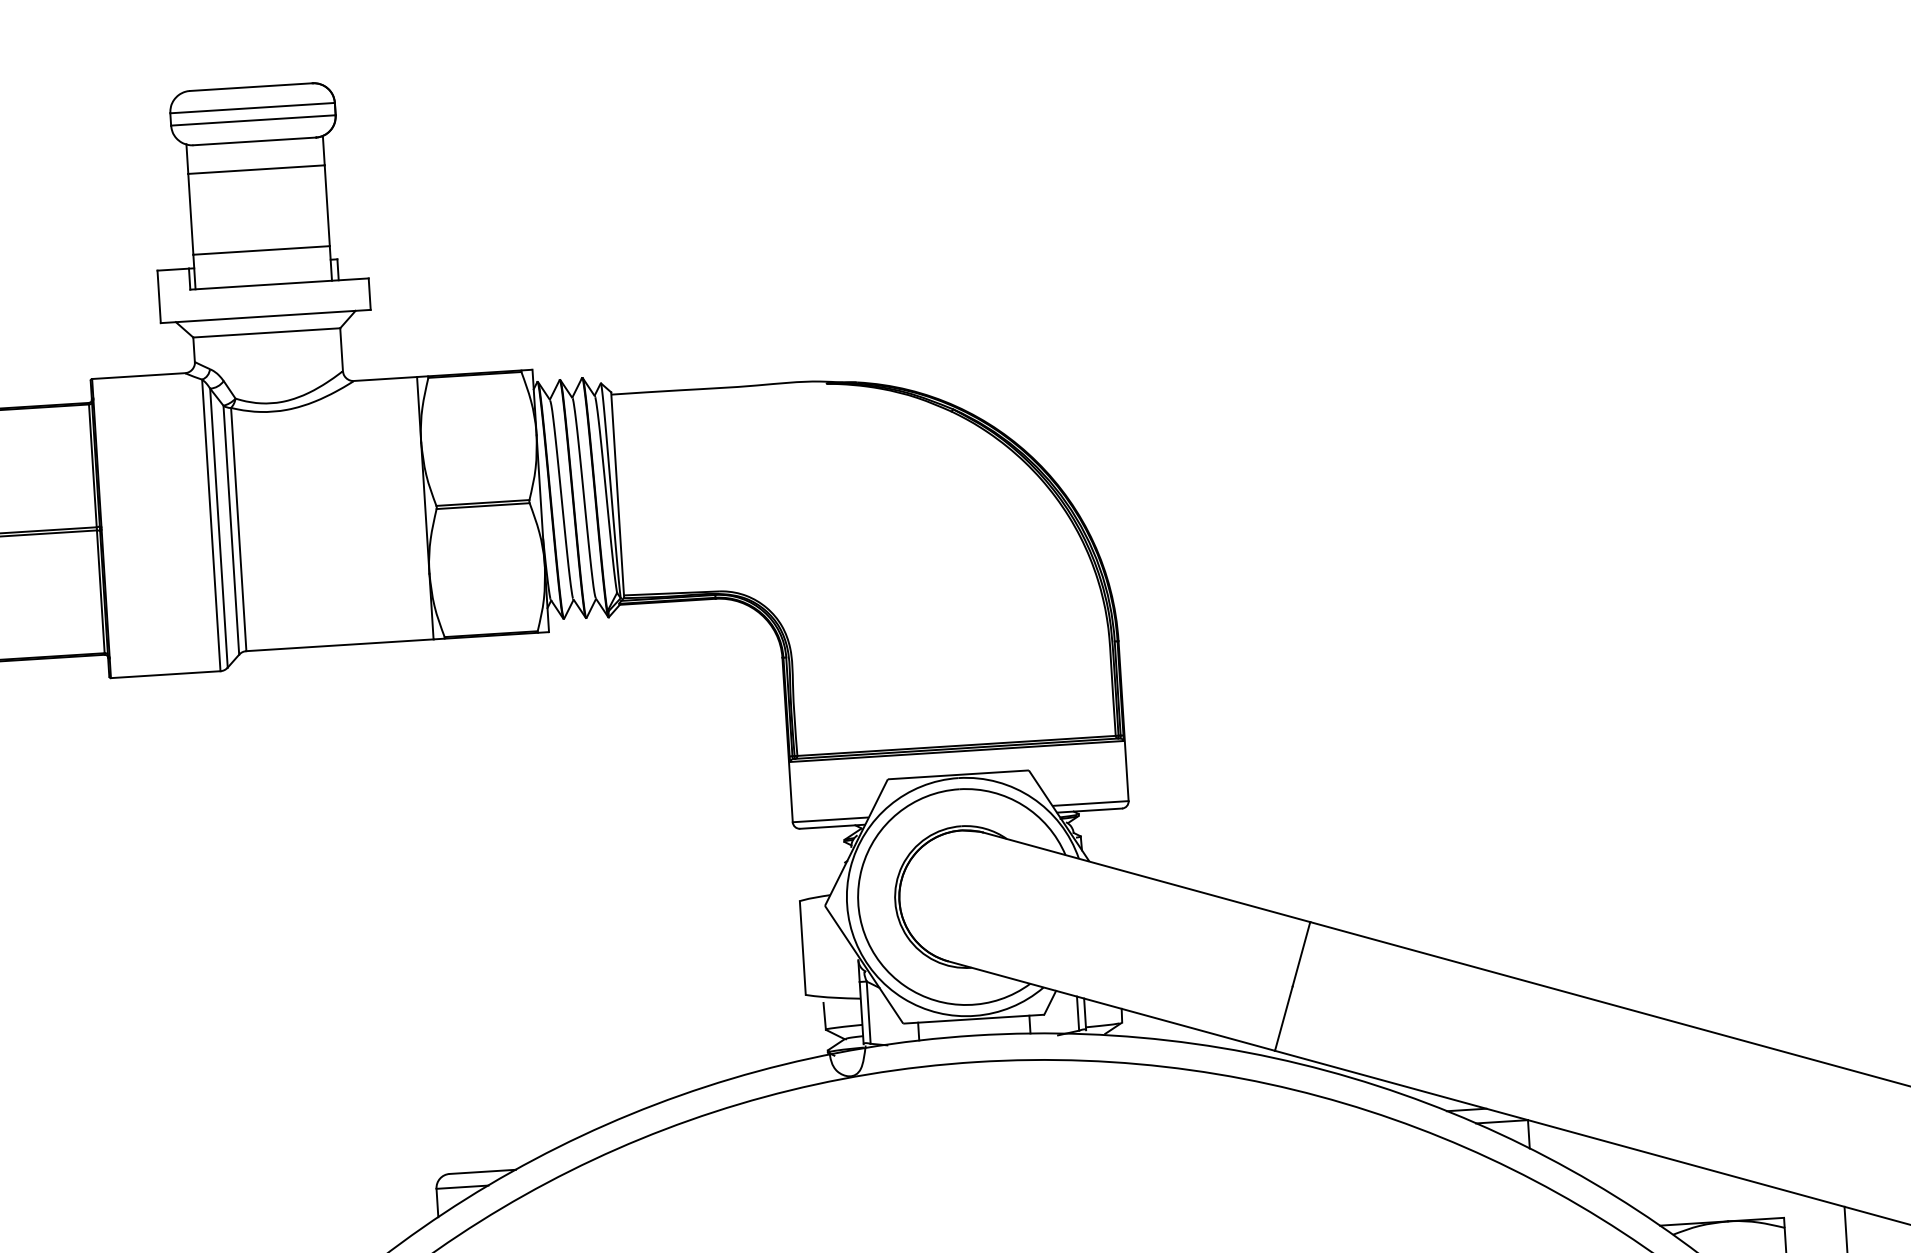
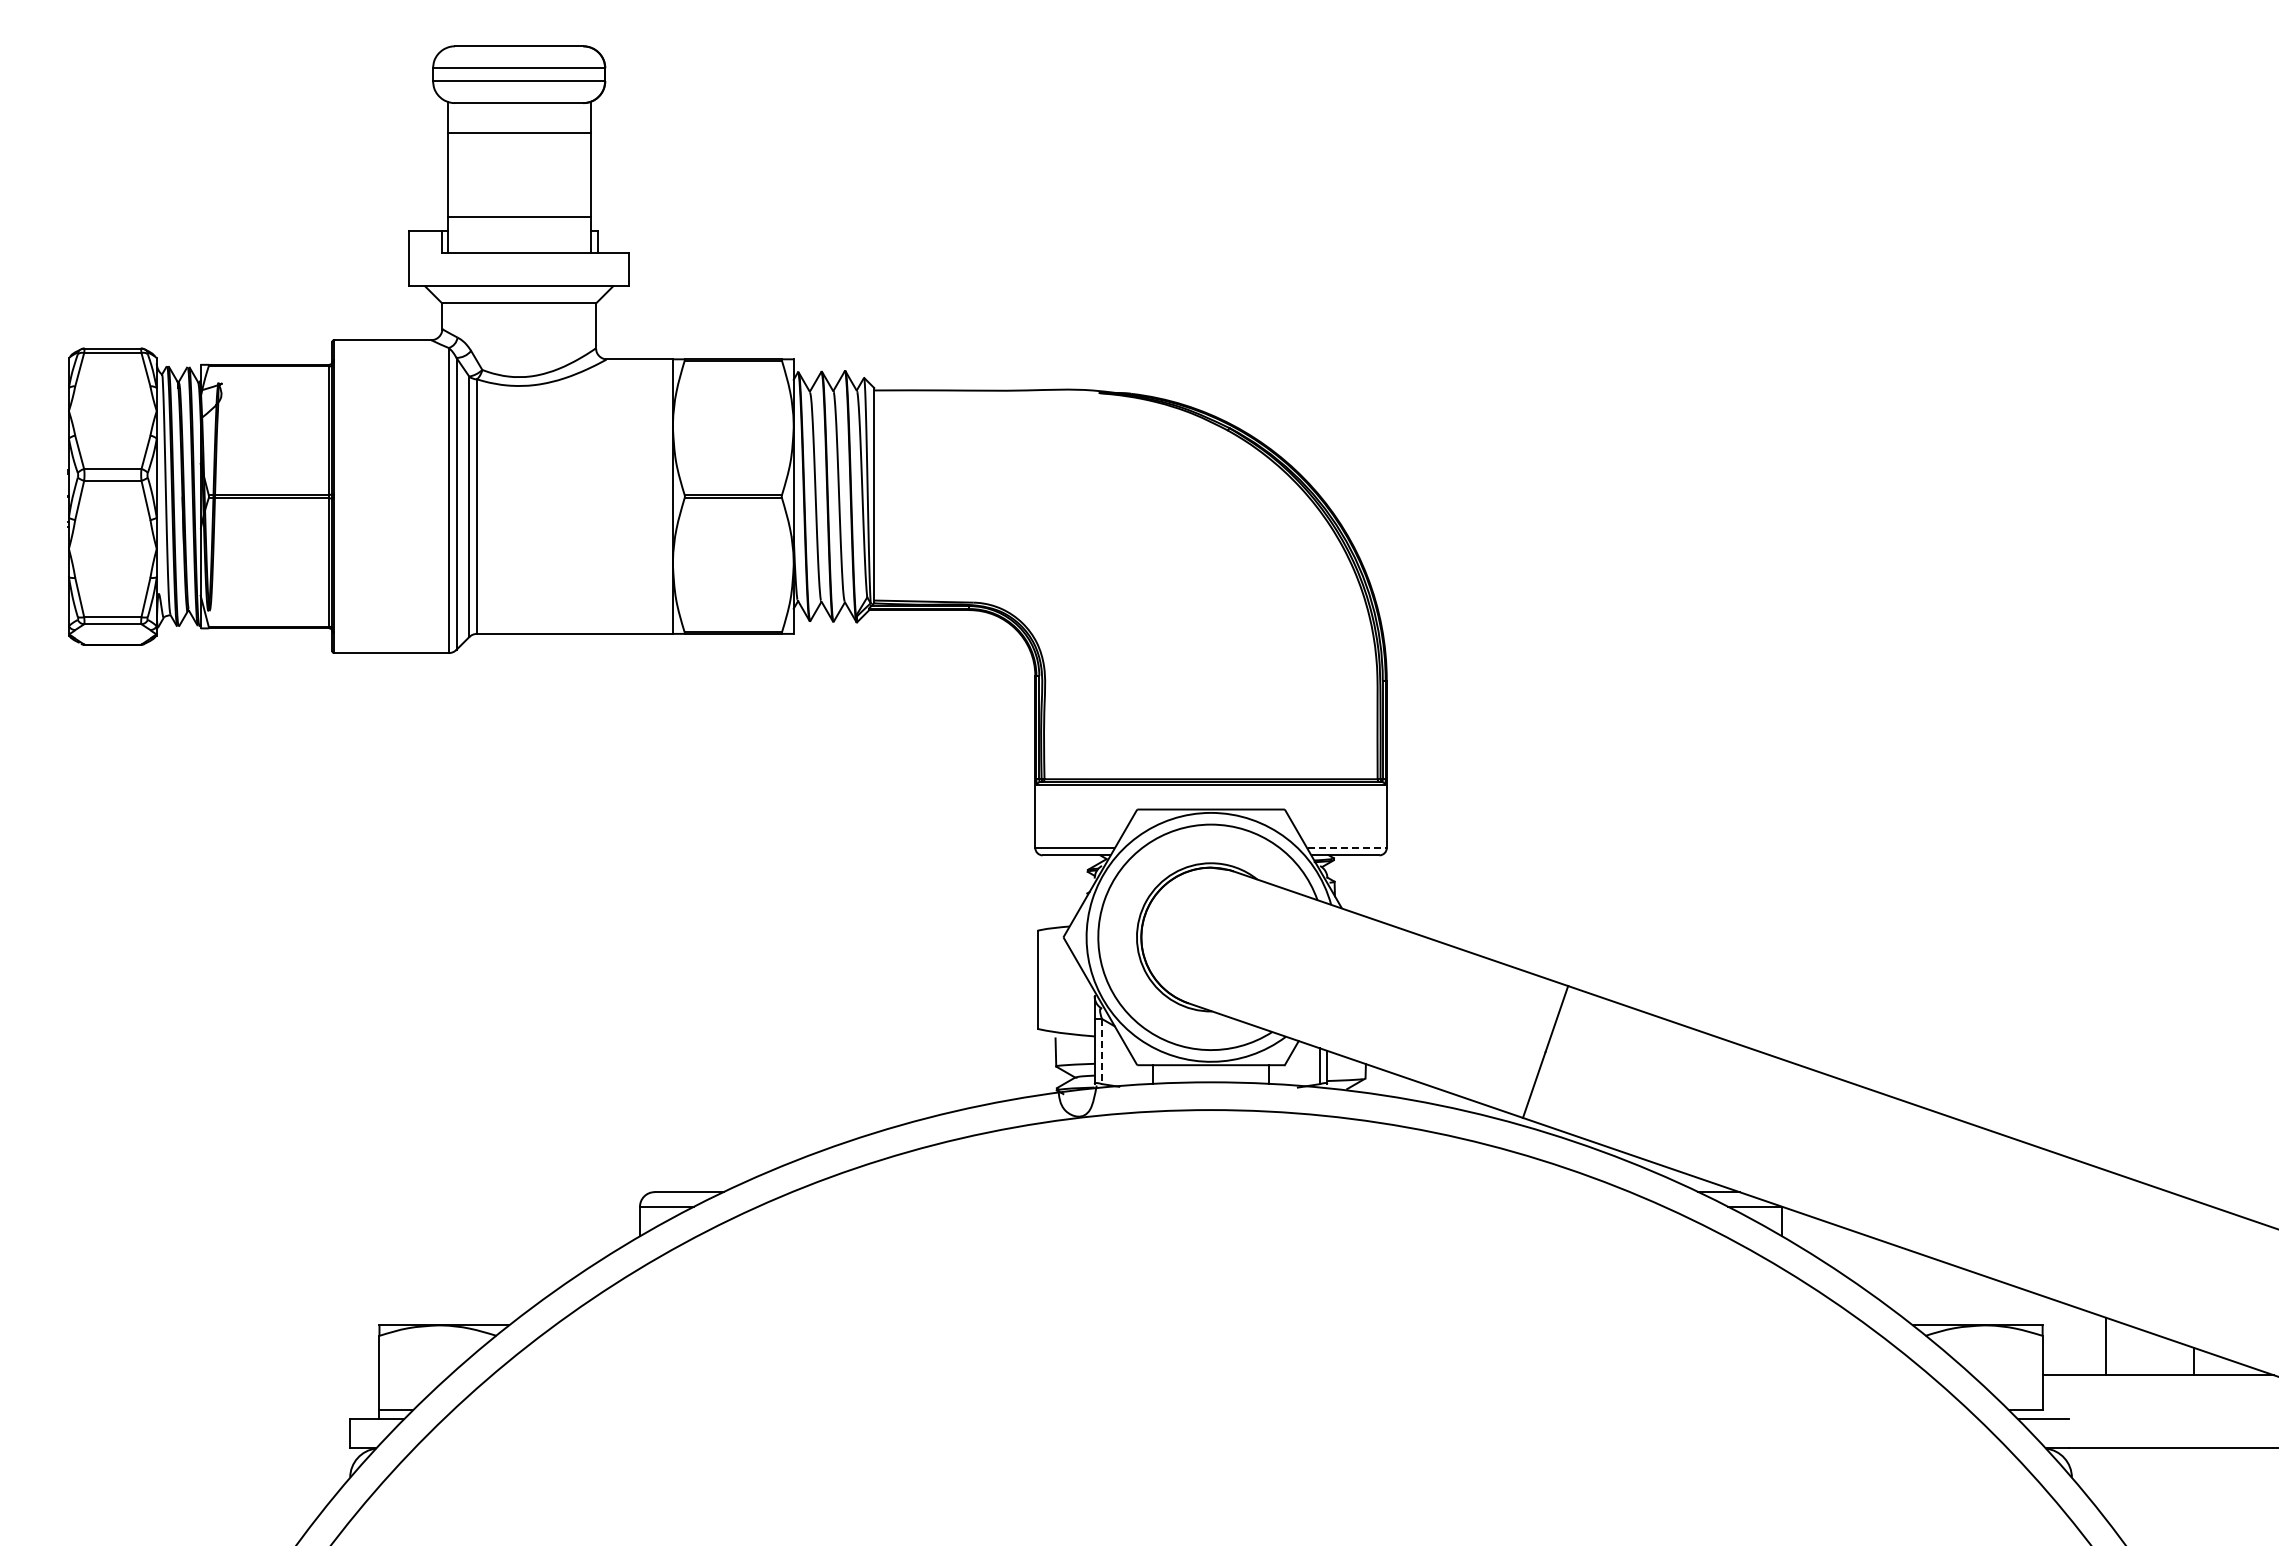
line: (1091, 803) -> (1347, 848), solid -> dashed
line: (868, 1012) -> (1101, 1051), solid -> dashed

